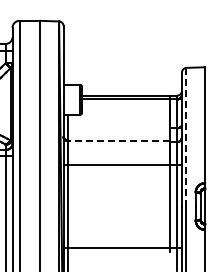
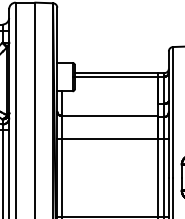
line: (186, 137) -> (173, 112), dashed -> solid
line: (118, 140) -> (109, 115), dashed -> solid

